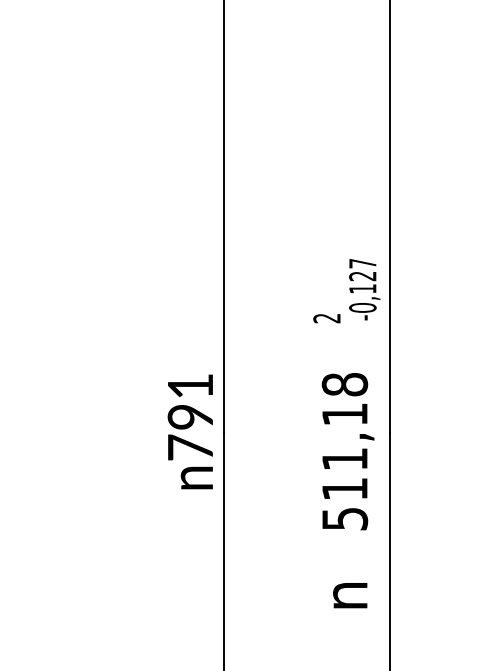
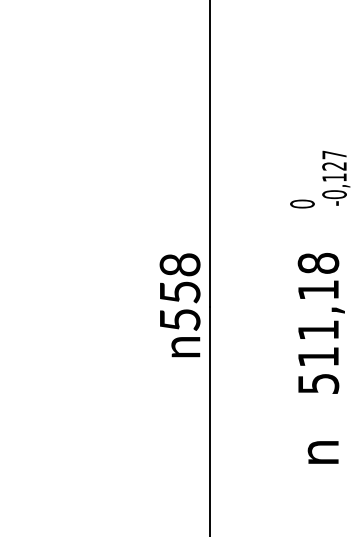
text: (326, 318) -> (301, 204), 2 -> 0
text: (190, 416) -> (180, 291), 791 -> 558

